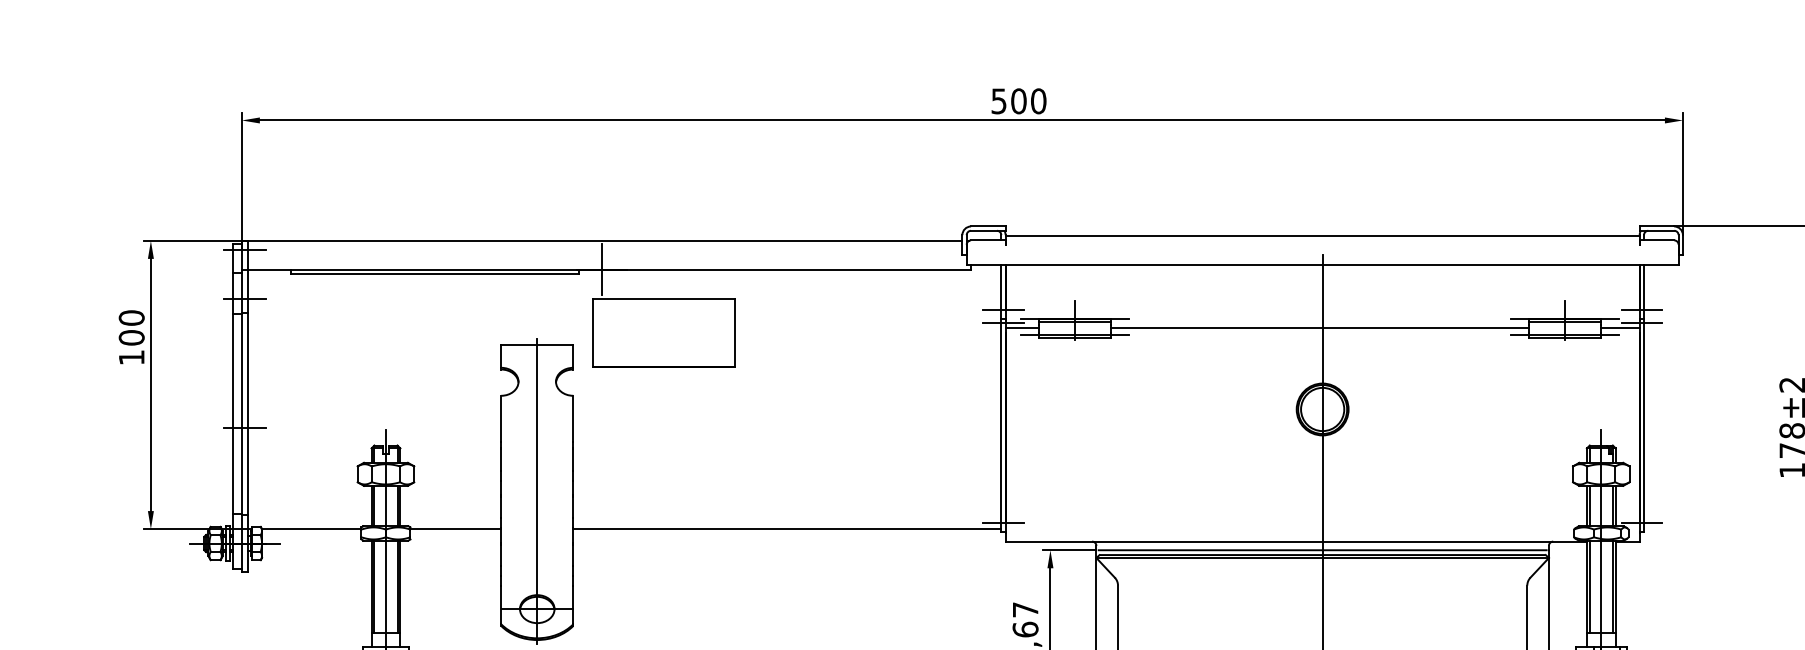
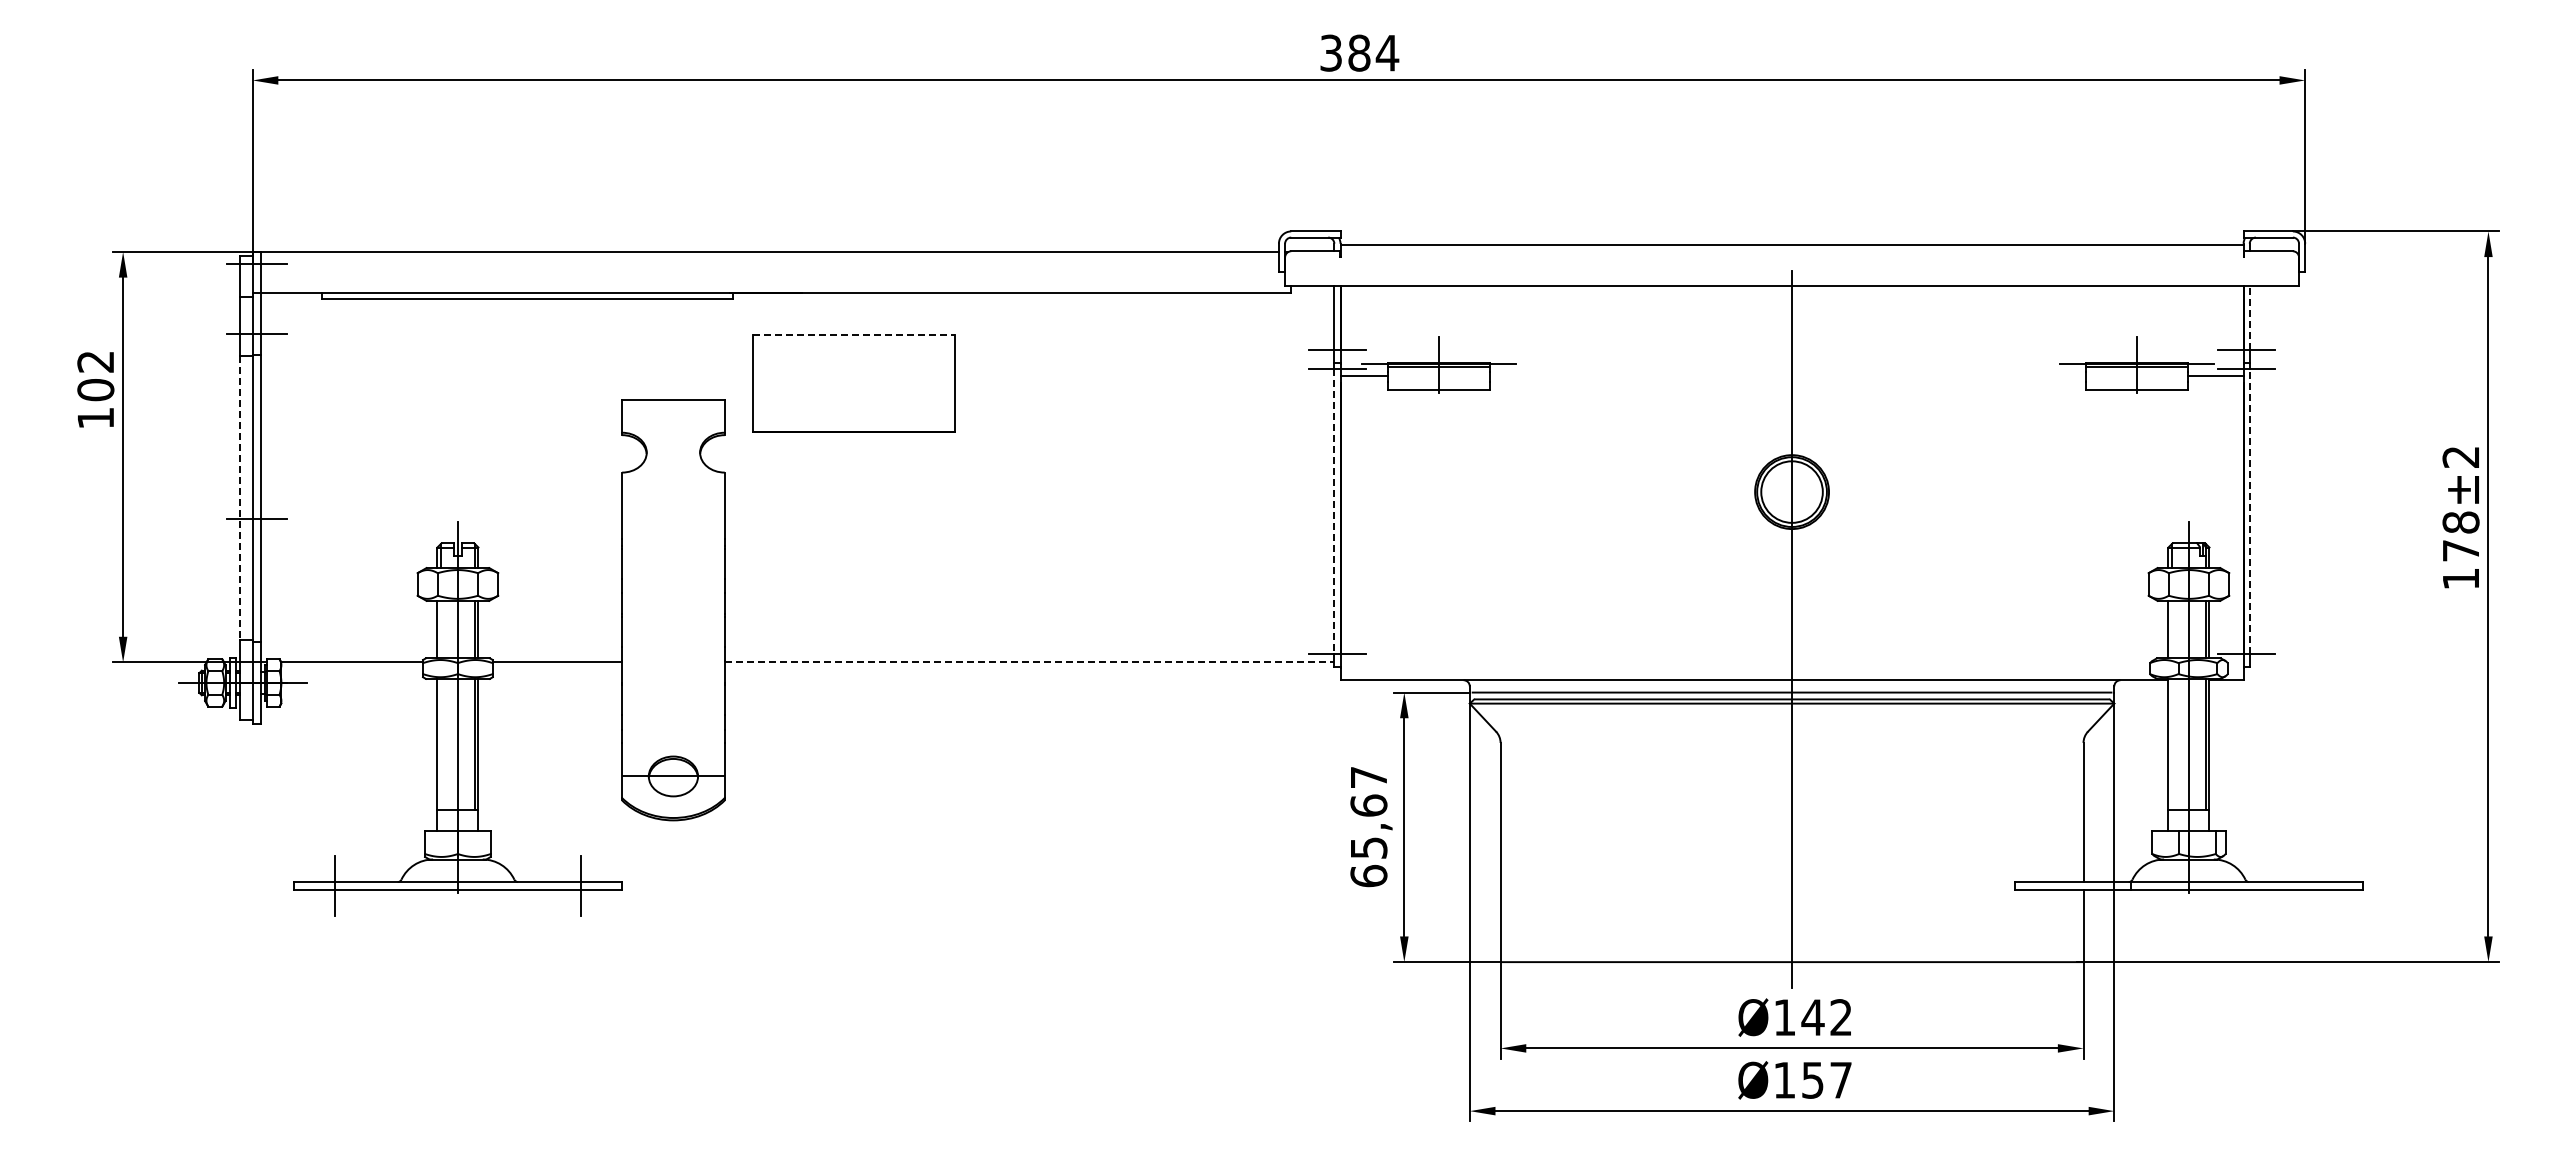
text: (1019, 100) -> (1360, 52), 500 -> 384
line: (601, 269) -> (765, 292), removed
line: (1643, 286) -> (2249, 317), solid -> dashed
line: (664, 299) -> (854, 335), solid -> dashed
text: (131, 317) -> (95, 361), 100 -> 102
line: (1319, 328) -> (1787, 376), removed
line: (1075, 334) -> (1439, 385), removed
line: (1564, 334) -> (2136, 385), removed
line: (233, 413) -> (240, 498), solid -> dashed
line: (1001, 423) -> (1334, 511), solid -> dashed
line: (1643, 423) -> (2249, 511), solid -> dashed
line: (537, 491) -> (673, 608), removed
line: (374, 505) -> (441, 629), removed
line: (1589, 505) -> (2172, 629), removed
line: (787, 529) -> (1029, 662), solid -> dashed
line: (374, 586) -> (441, 744), removed
line: (1589, 586) -> (2172, 744), removed

